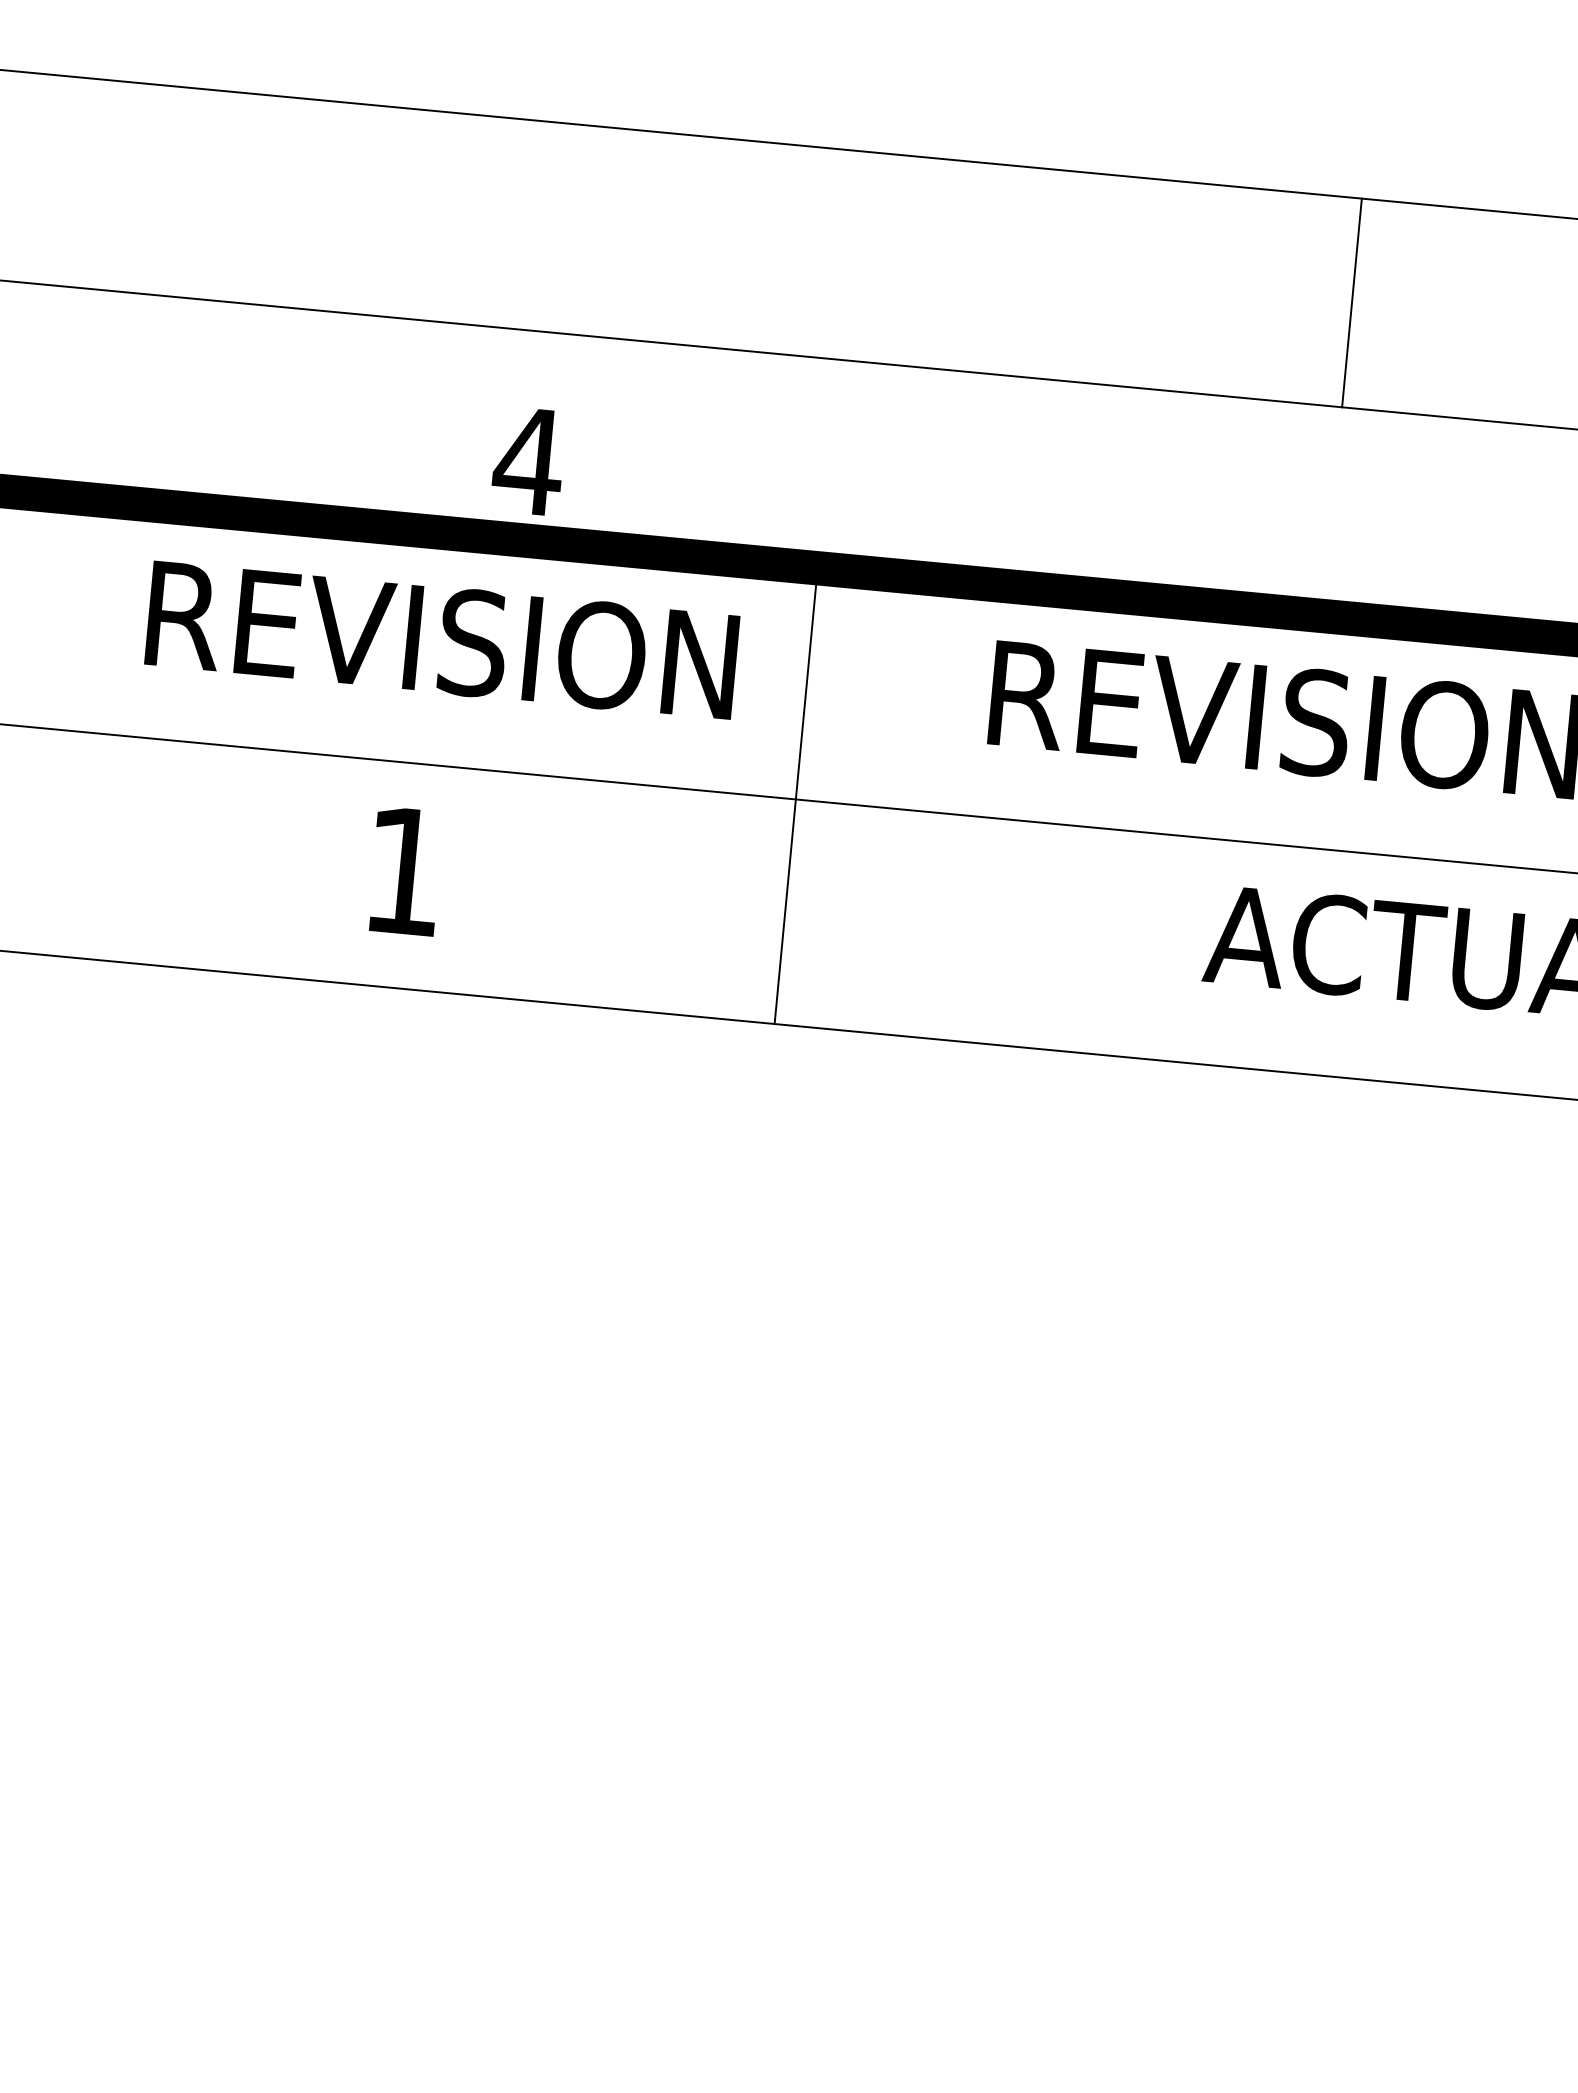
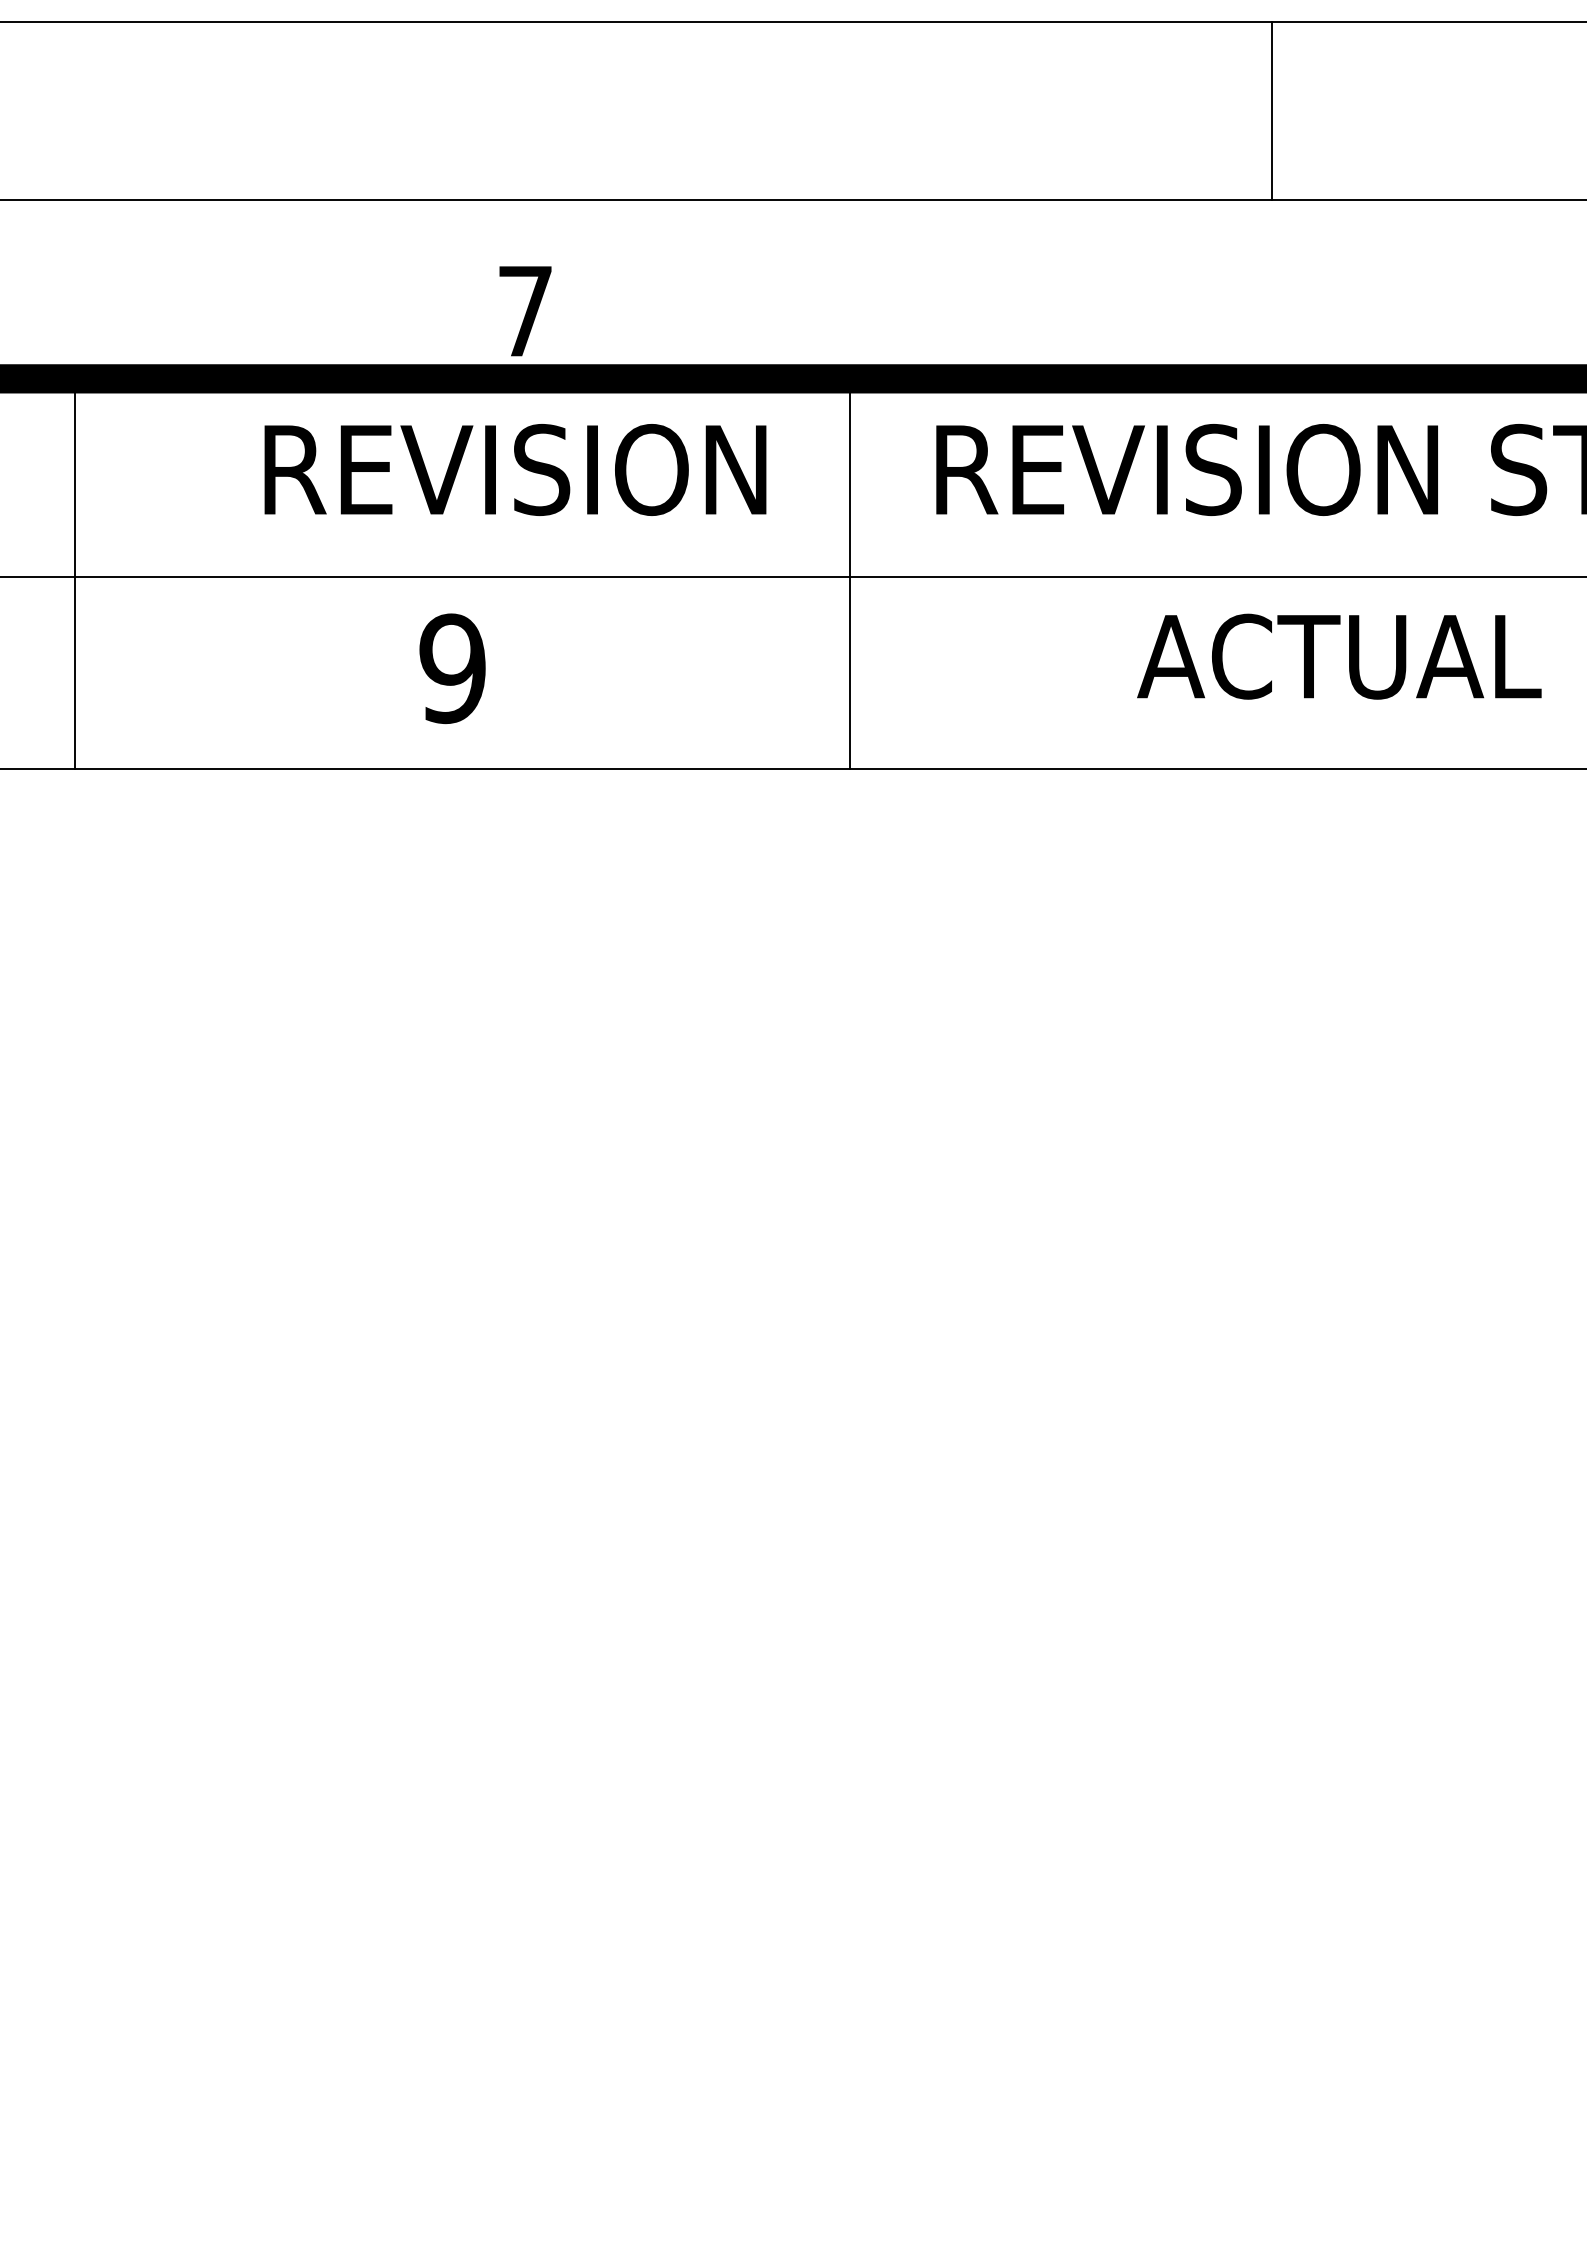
line: (1352, 303) -> (1272, 111), moved
text: (527, 461) -> (524, 311), 4 -> 7
text: (442, 639) -> (515, 469), moved
line: (795, 795) -> (849, 573), moved
text: (403, 870) -> (452, 668), 1 -> 9

